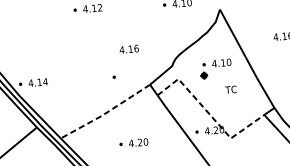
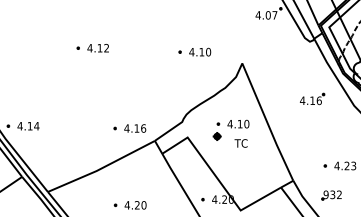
text: (129, 49) -> (135, 128), moved
text: (230, 89) -> (240, 143), moved
line: (105, 113) -> (101, 168), dashed -> solid
line: (209, 113) -> (219, 180), dashed -> solid

